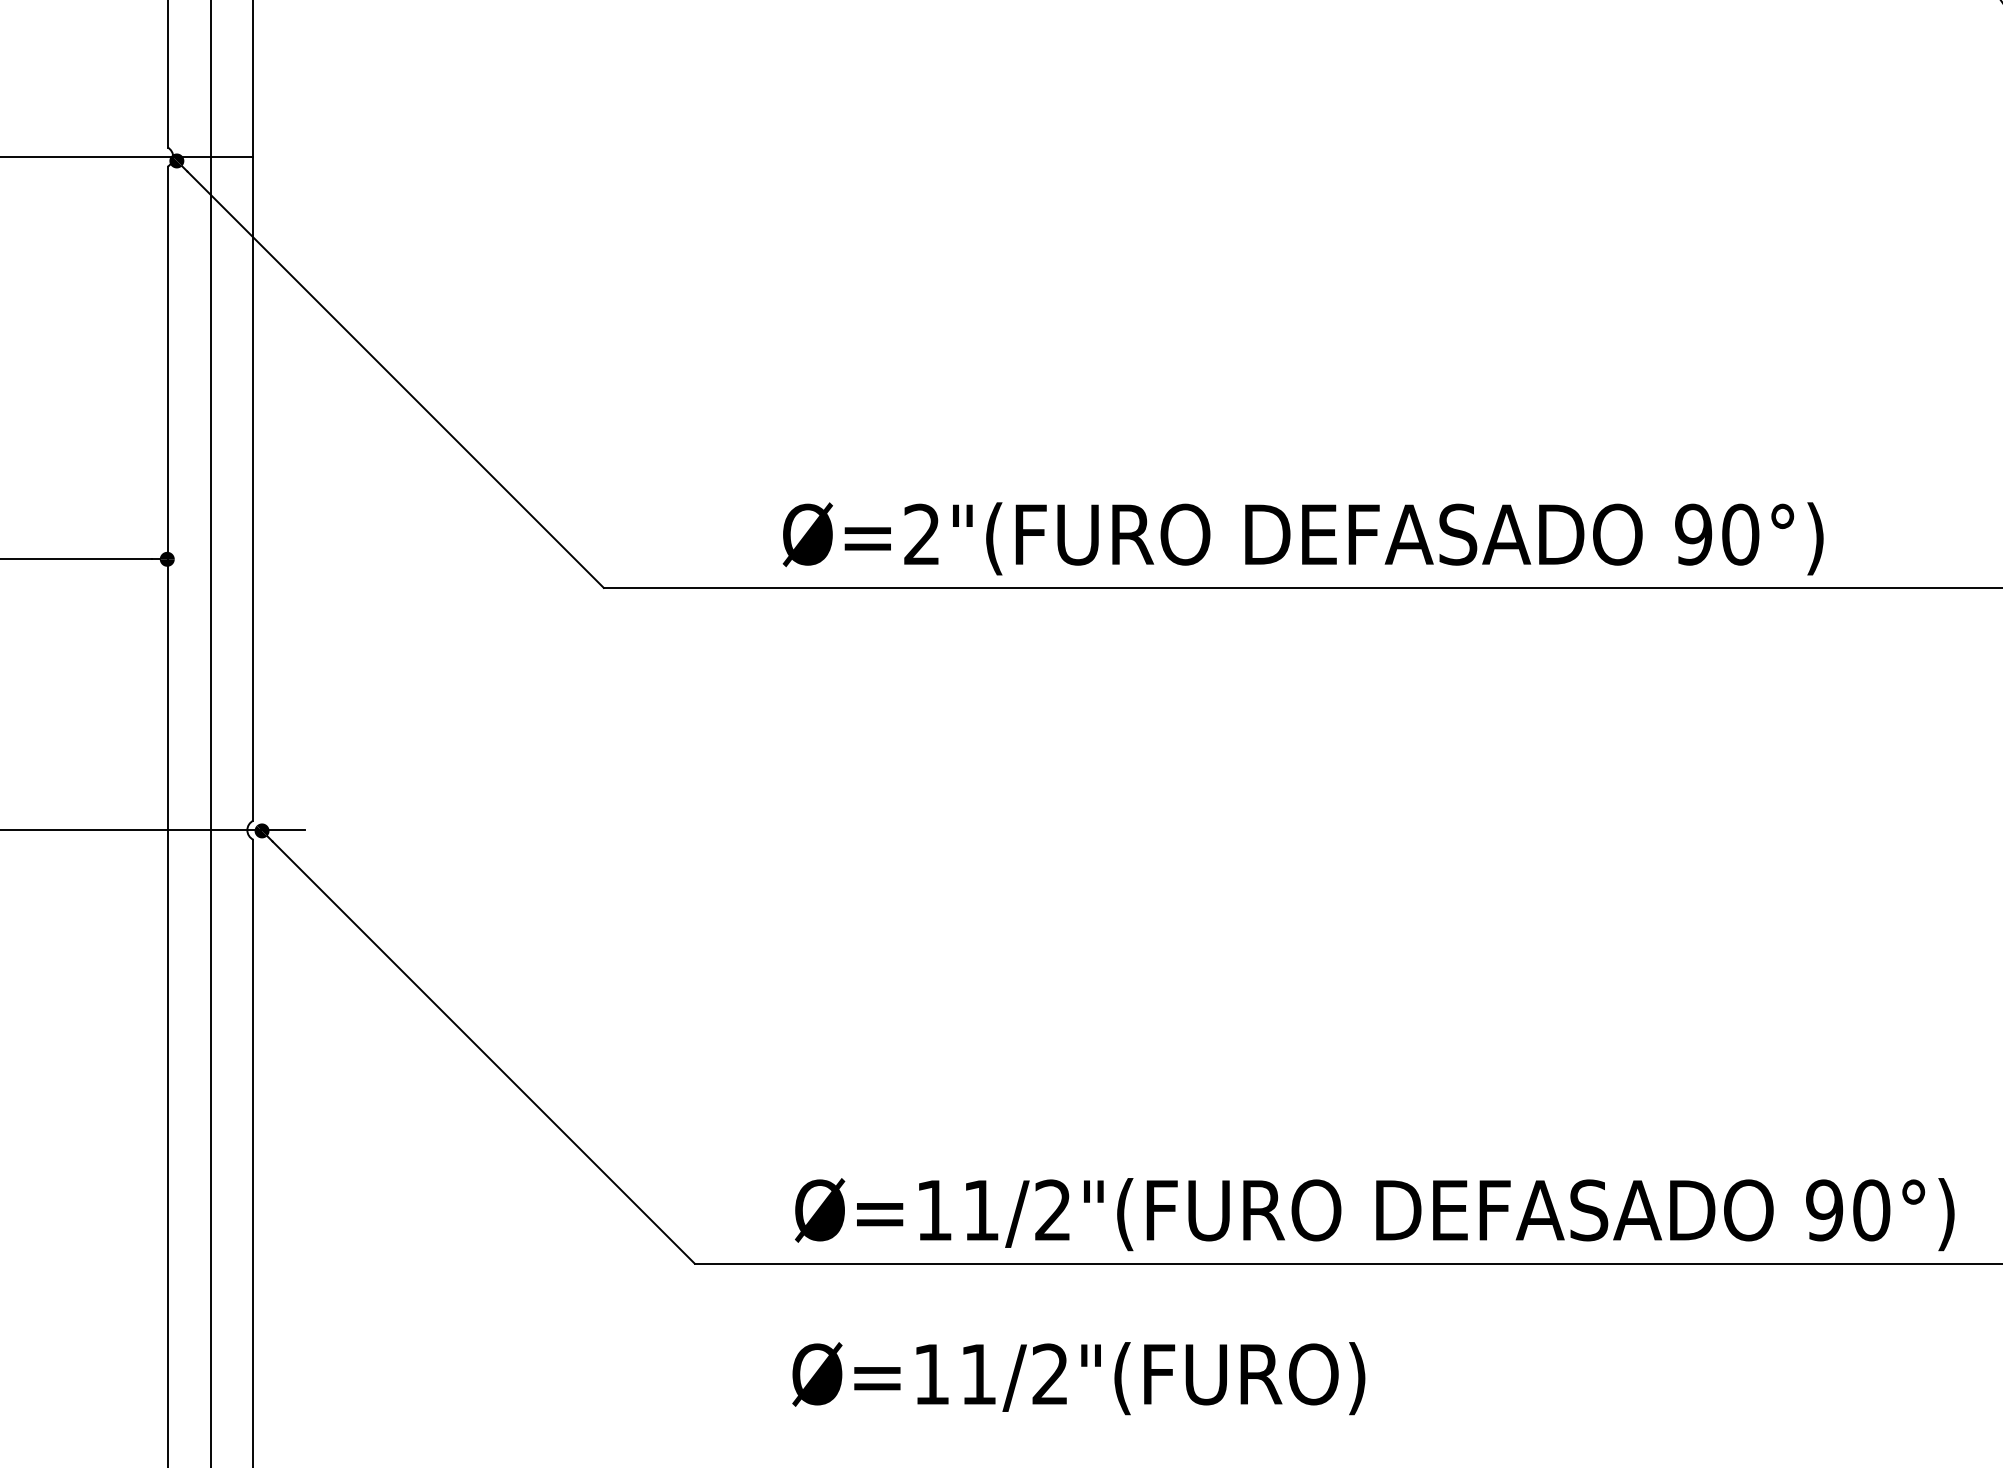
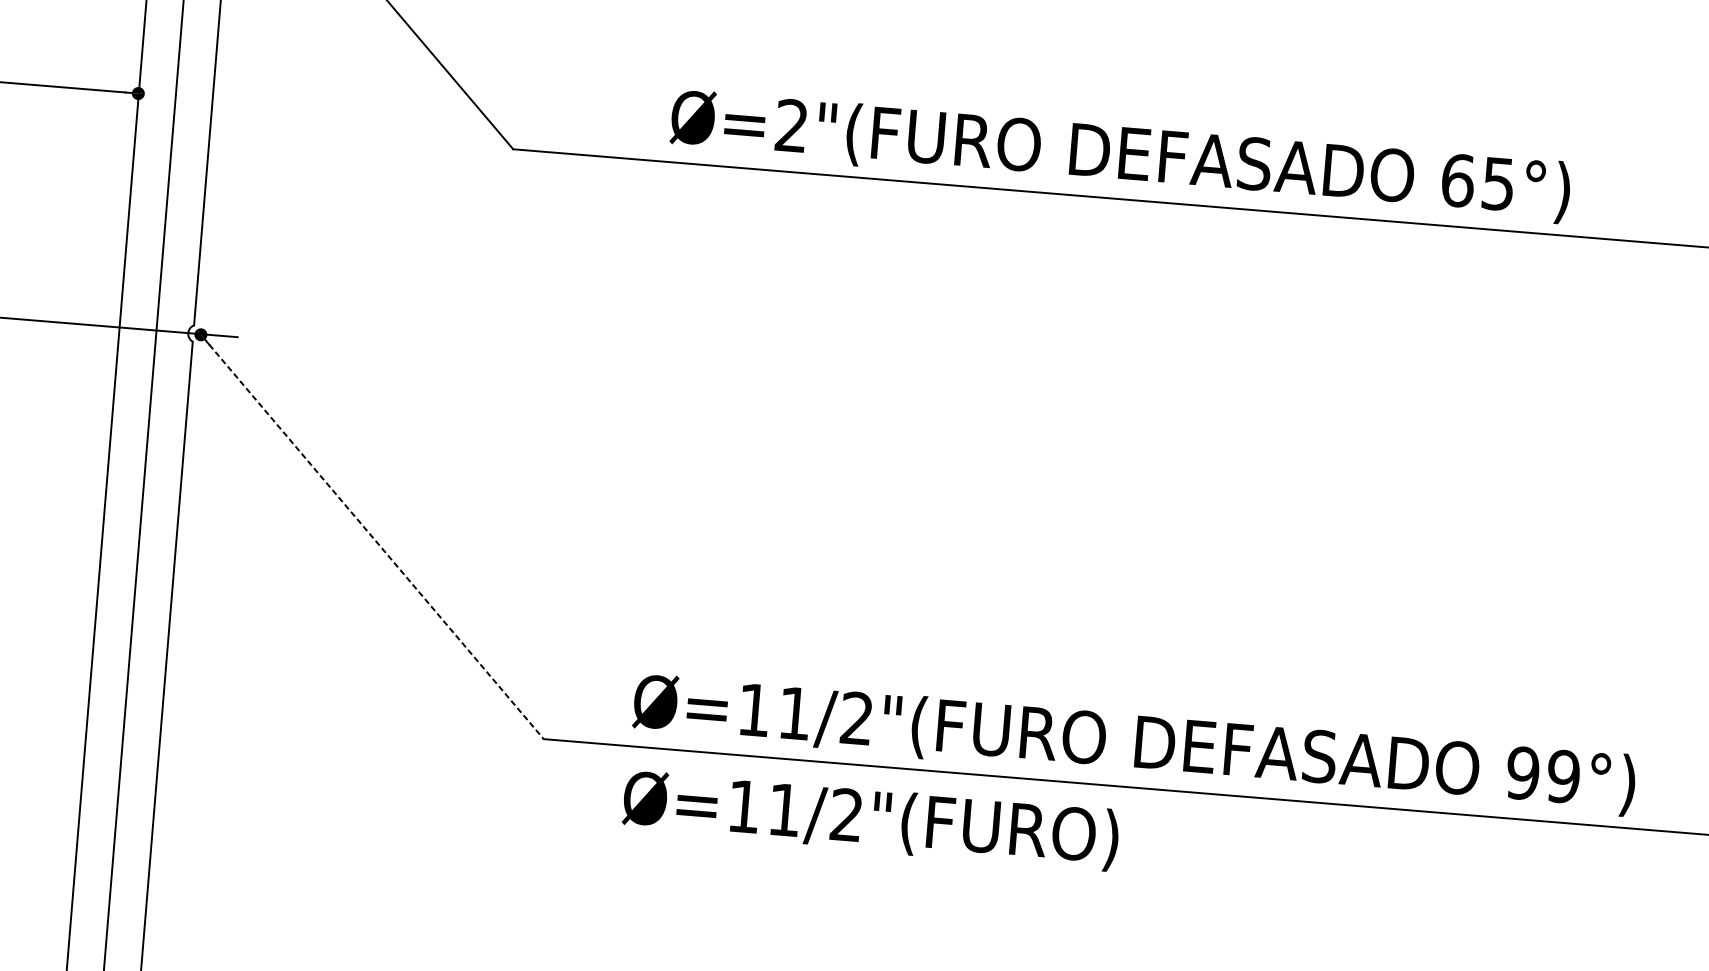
text: (1717, 534) -> (1478, 182), 90°) -> 65°)
line: (483, 1052) -> (376, 541), solid -> dashed
text: (1871, 1210) -> (1563, 776), 90°) -> 99°)
text: (1078, 1378) -> (870, 820), moved

